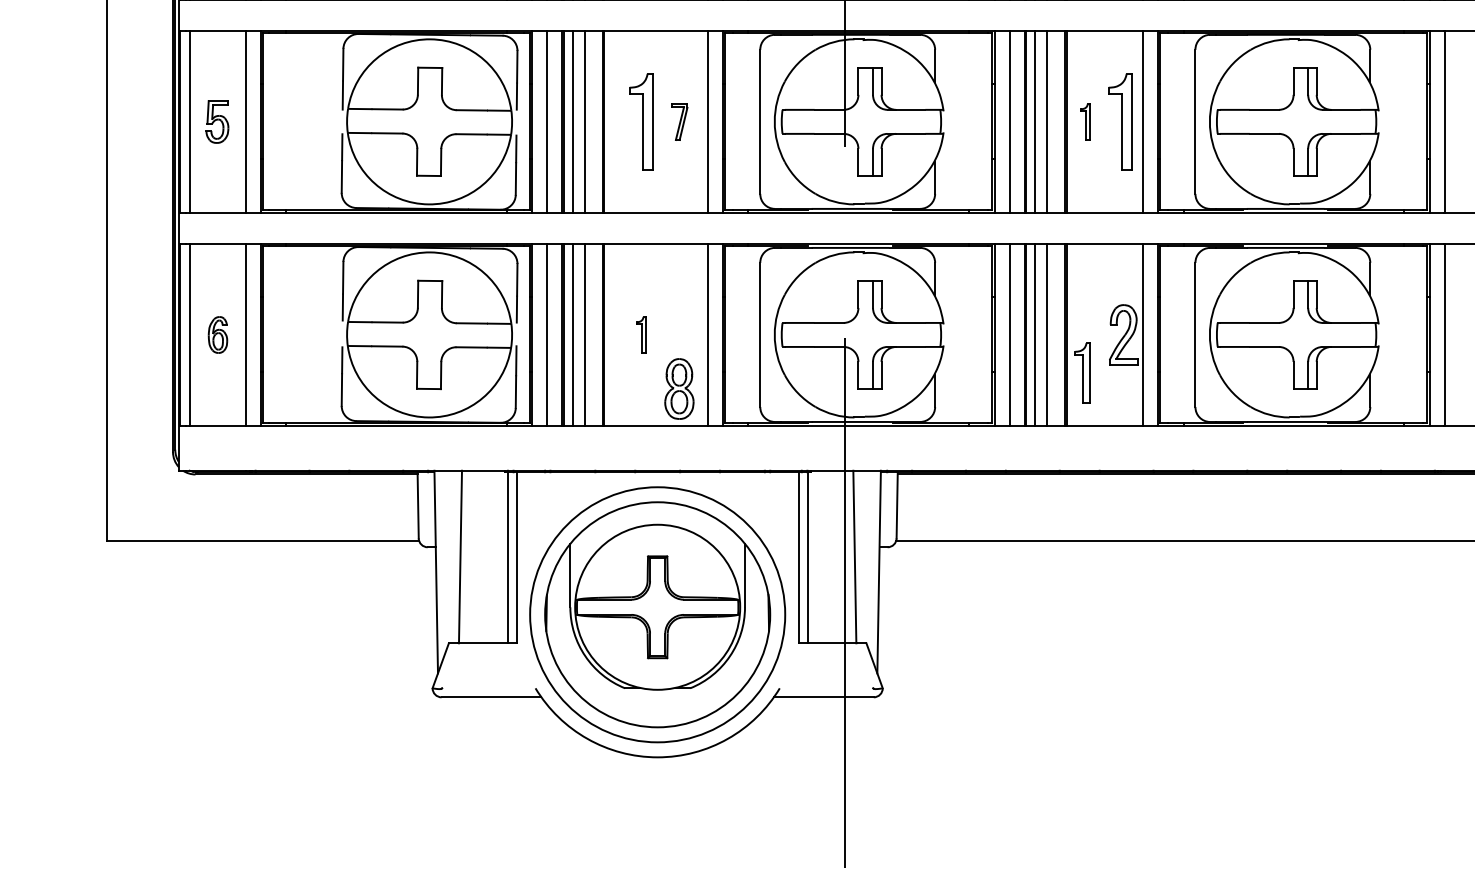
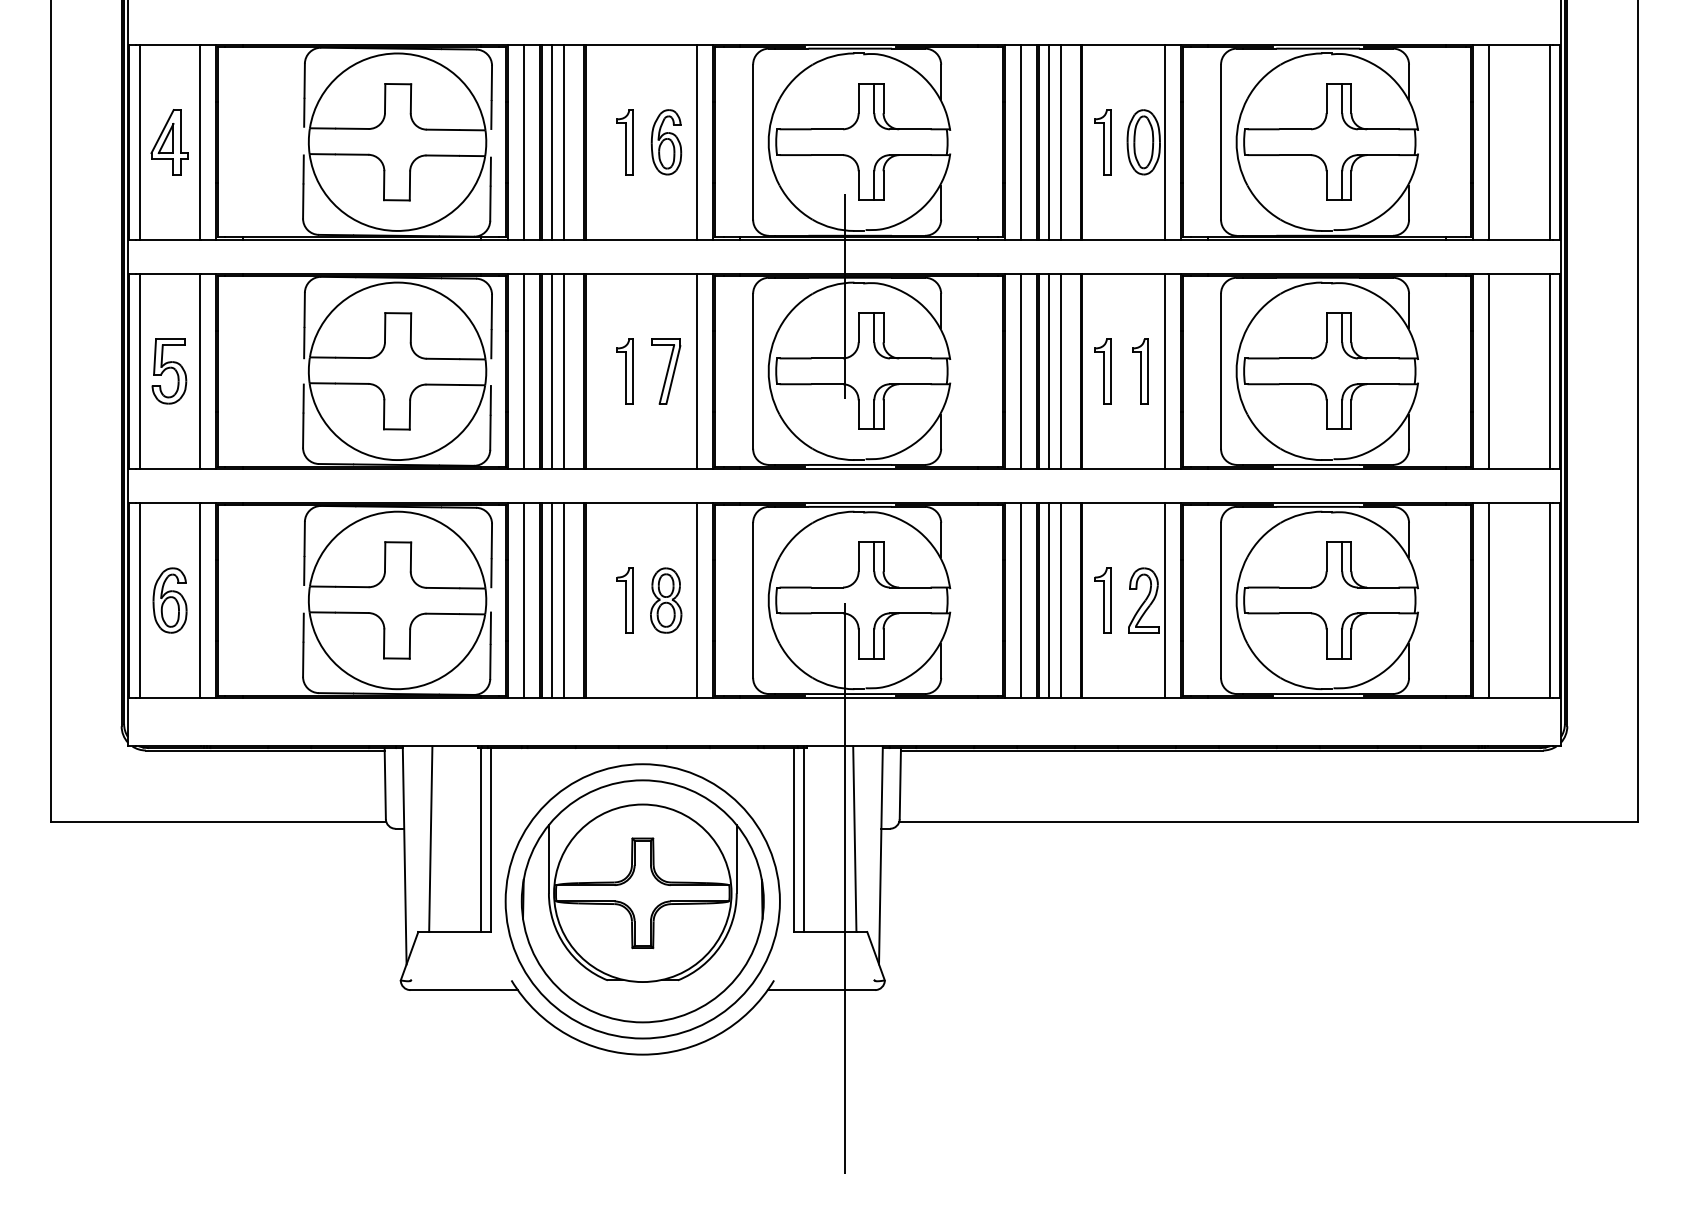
part: (217, 122) -> (169, 371), size x1.43
part: (640, 122) -> (624, 371), size x0.62
part: (679, 122) -> (666, 371), size x1.67
part: (1085, 122) -> (1102, 371), size x1.67
part: (1120, 122) -> (1140, 371), size x0.62
part: (217, 334) -> (169, 600), size x1.67
part: (640, 334) -> (624, 600), size x1.67
part: (1082, 373) -> (1102, 600), moved
part: (679, 388) -> (666, 600), moved

